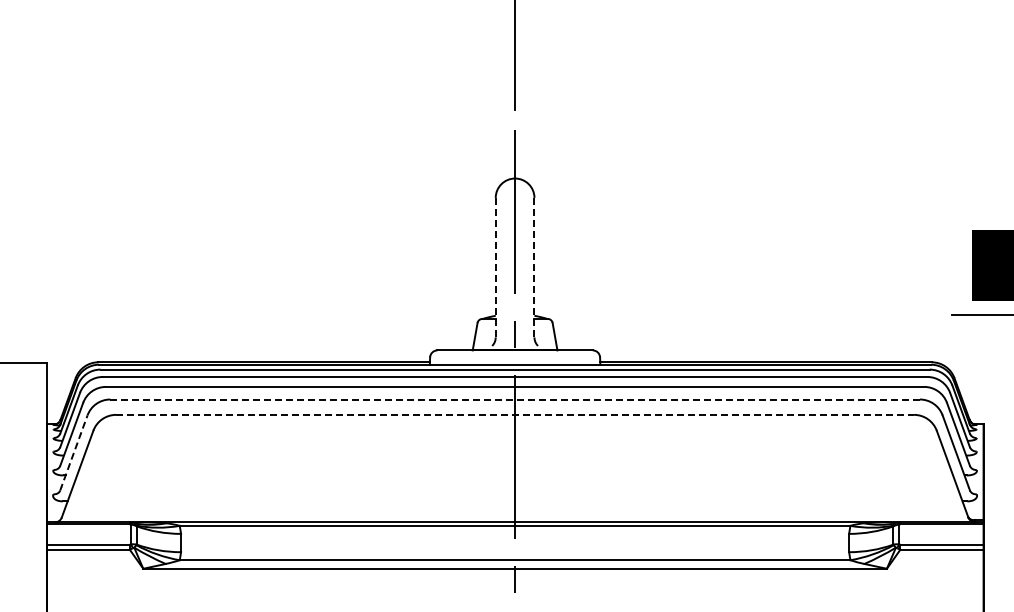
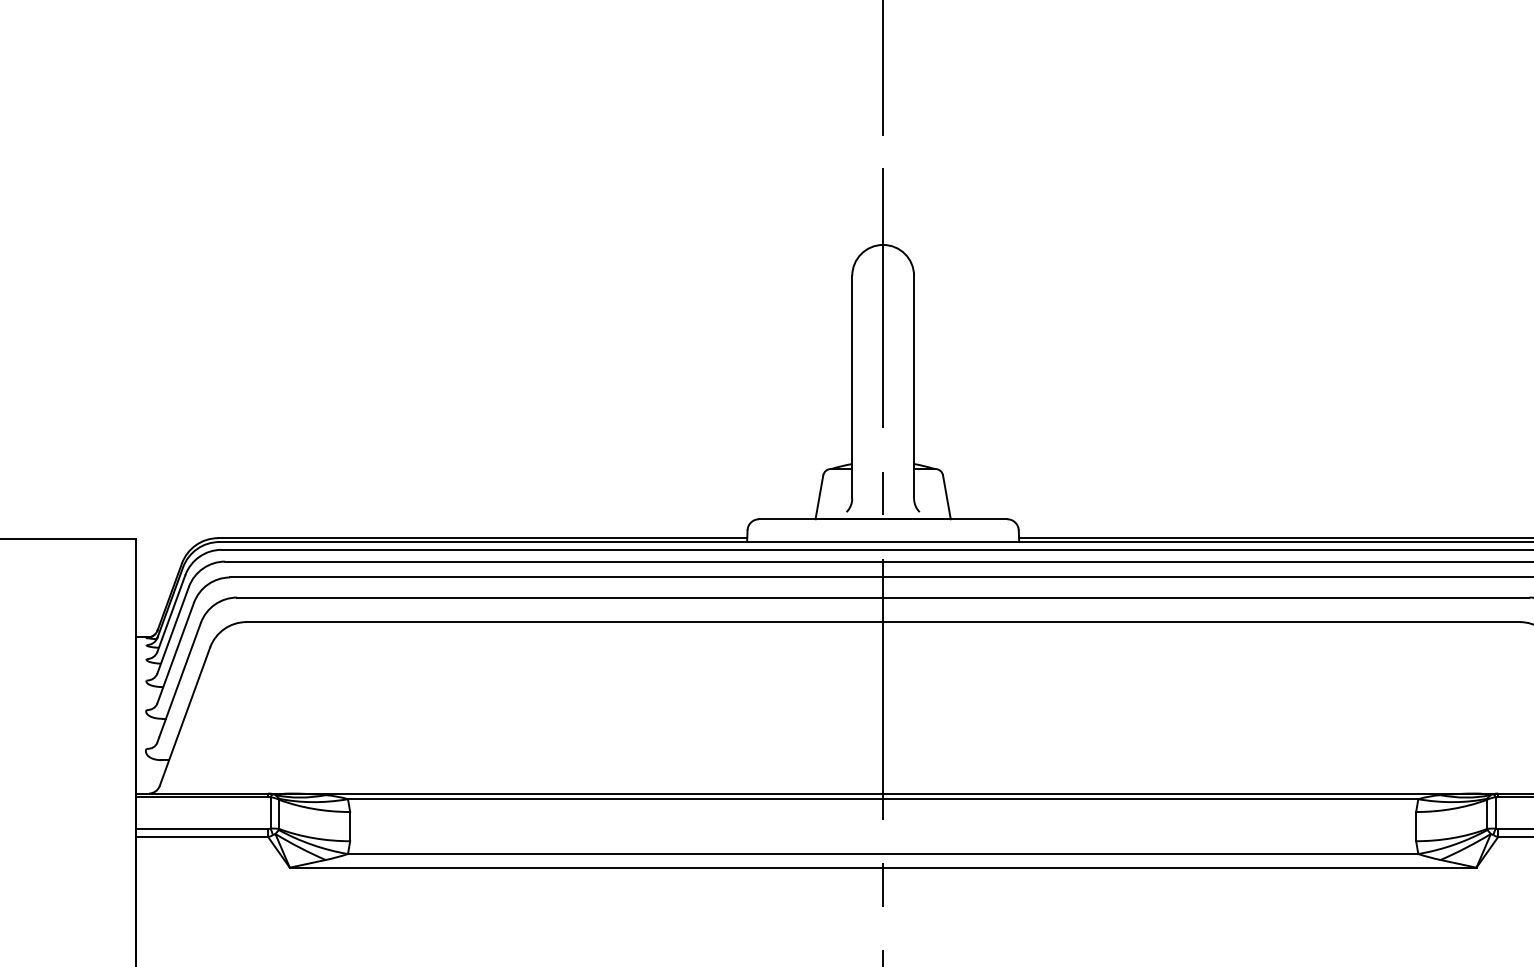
line: (495, 267) -> (851, 386), dashed -> solid
line: (534, 267) -> (914, 386), dashed -> solid
line: (515, 399) -> (883, 597), dashed -> solid
line: (515, 414) -> (883, 621), dashed -> solid
line: (73, 452) -> (178, 682), dashed -> solid

